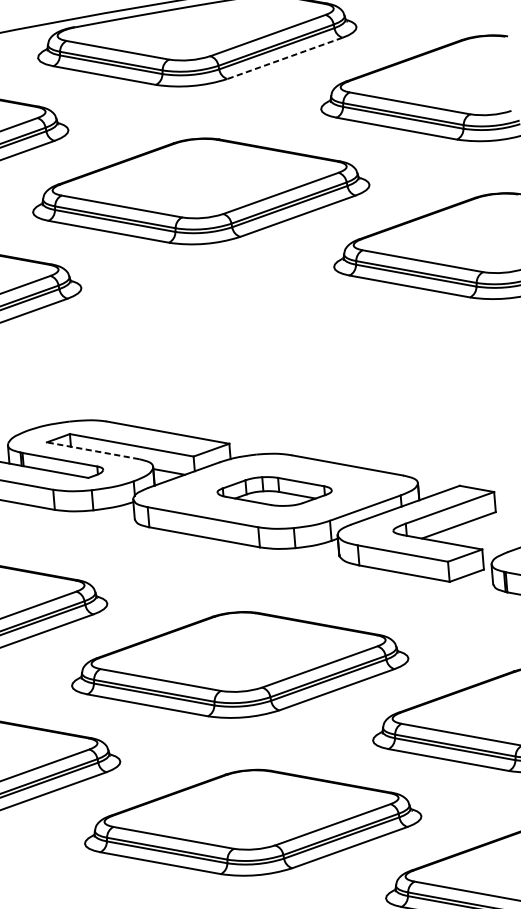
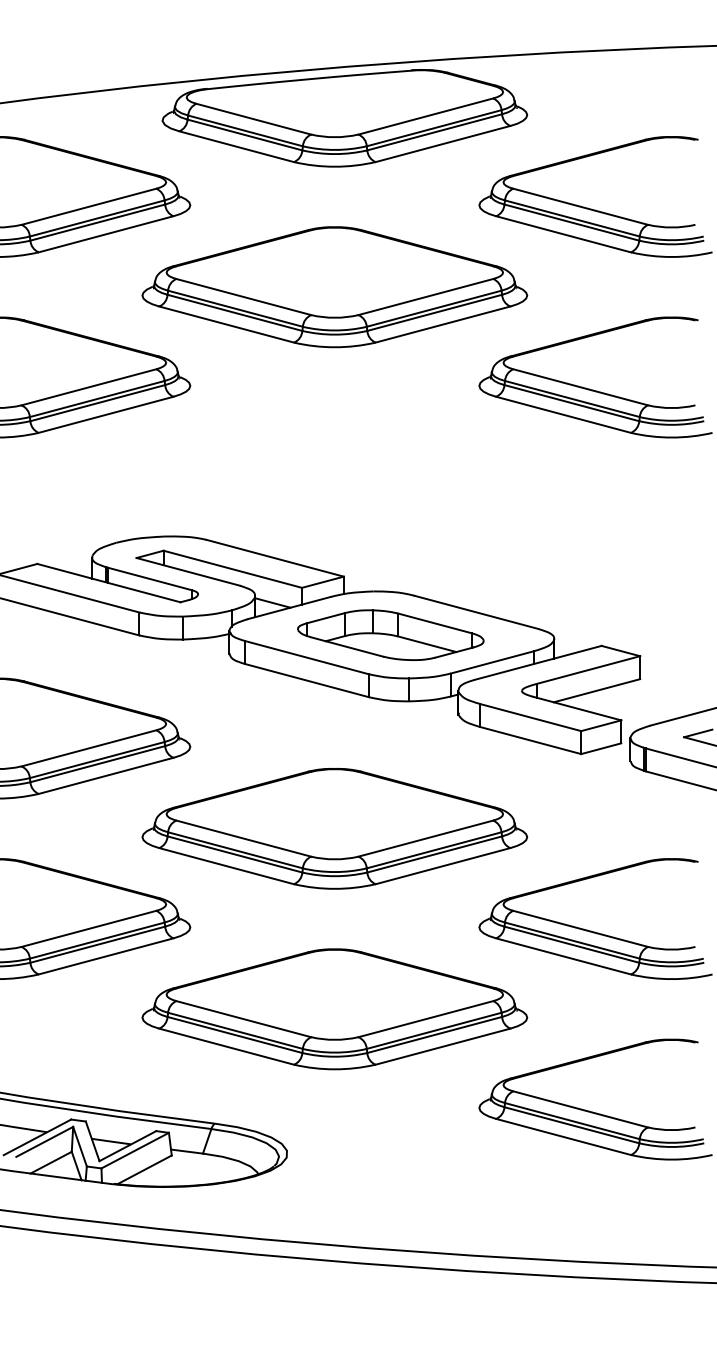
line: (284, 58) -> (442, 144), dashed -> solid
line: (93, 450) -> (188, 571), dashed -> solid
part: (274, 491) -> (390, 634), size x1.43

